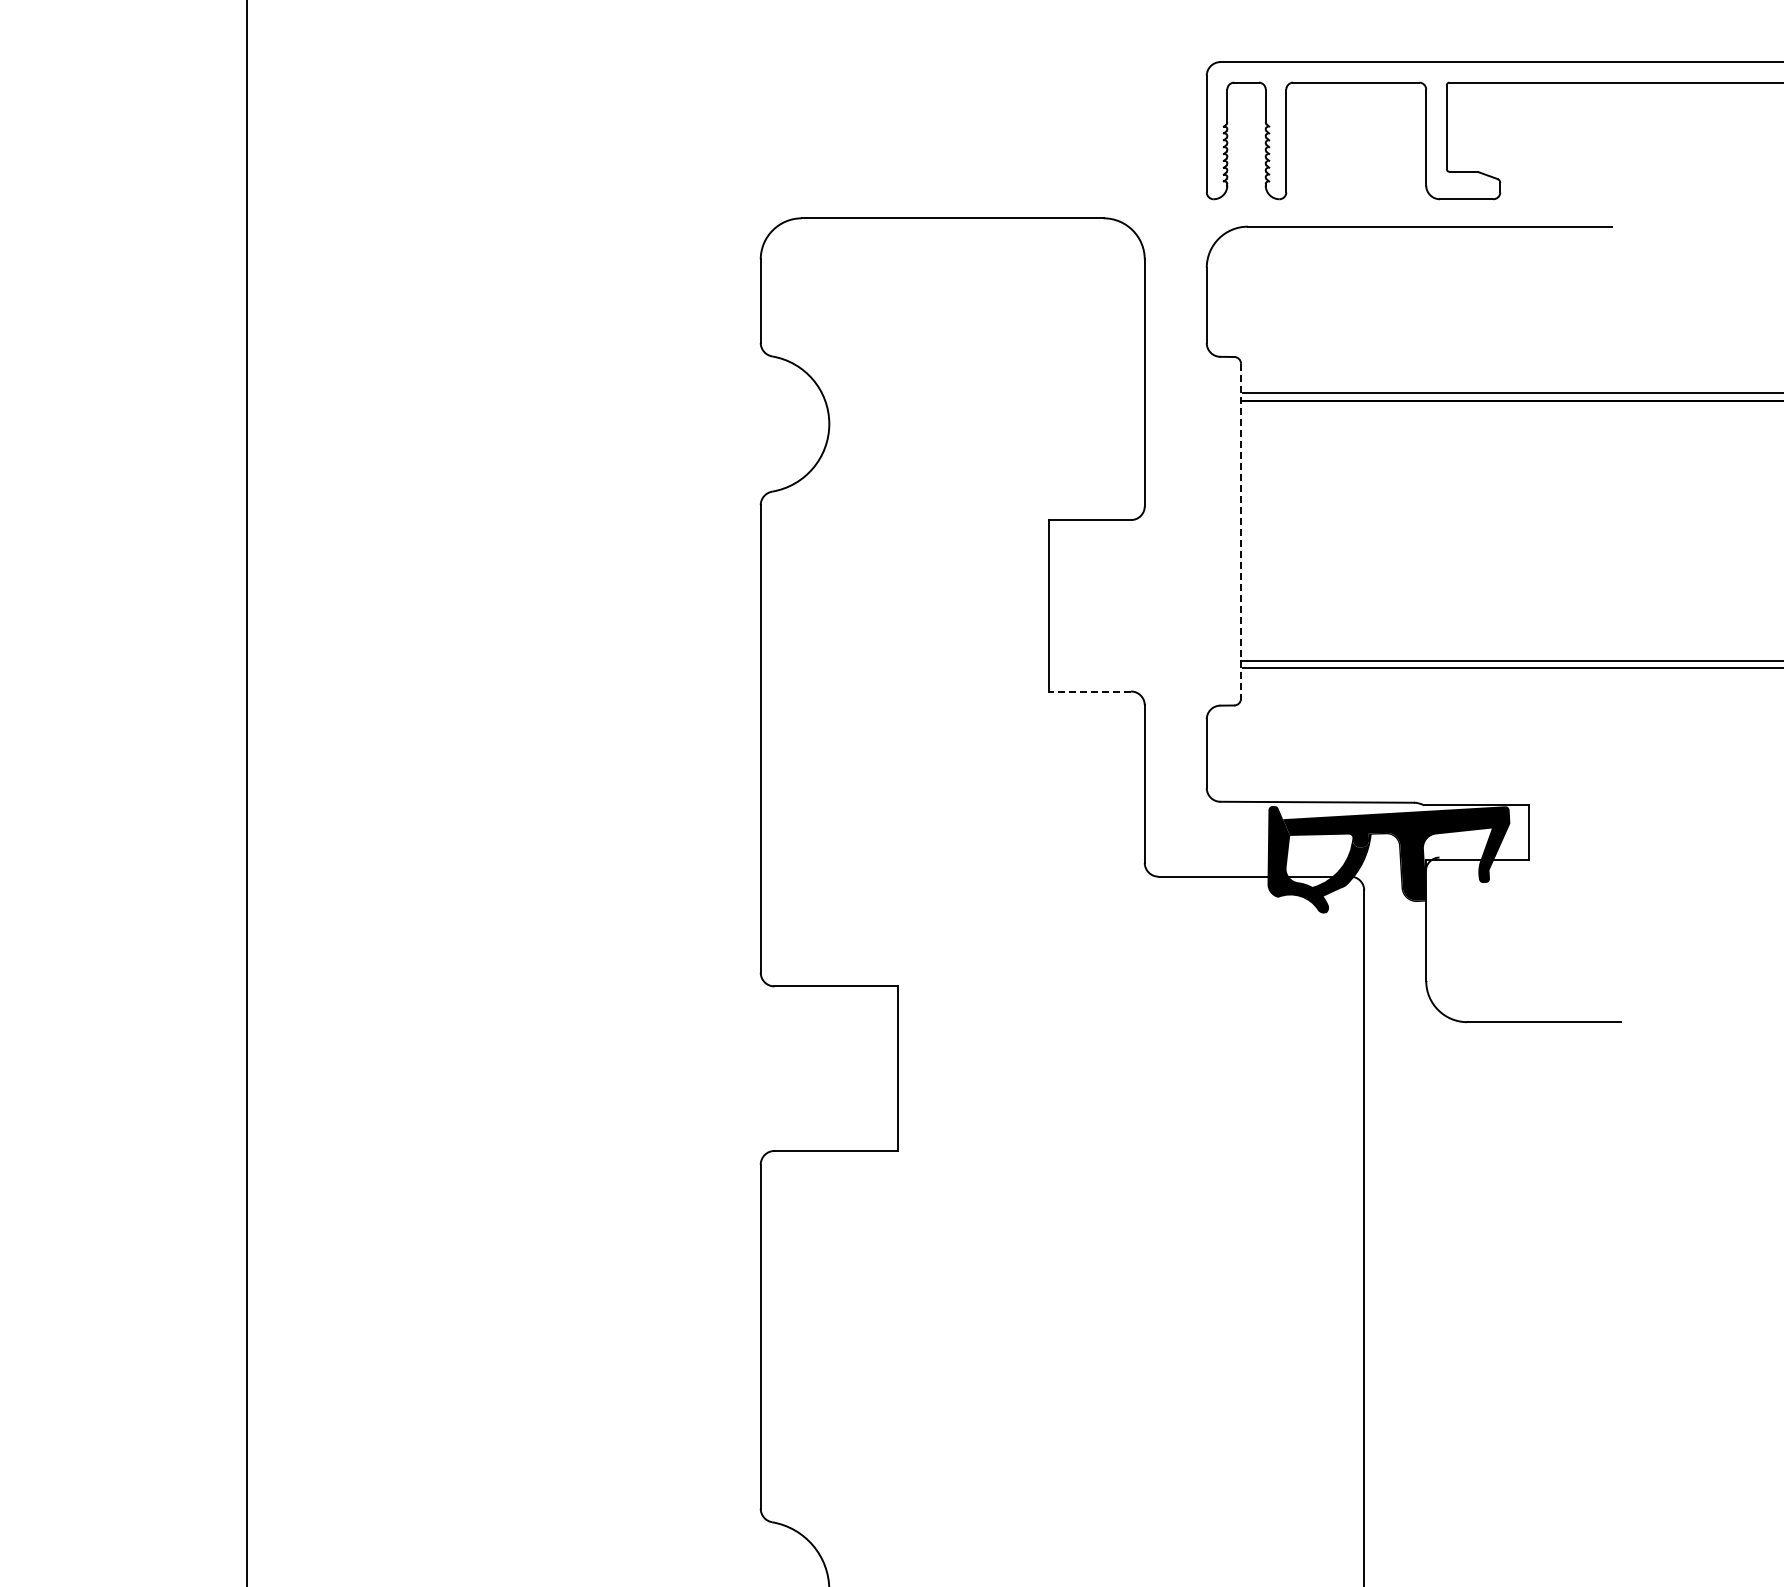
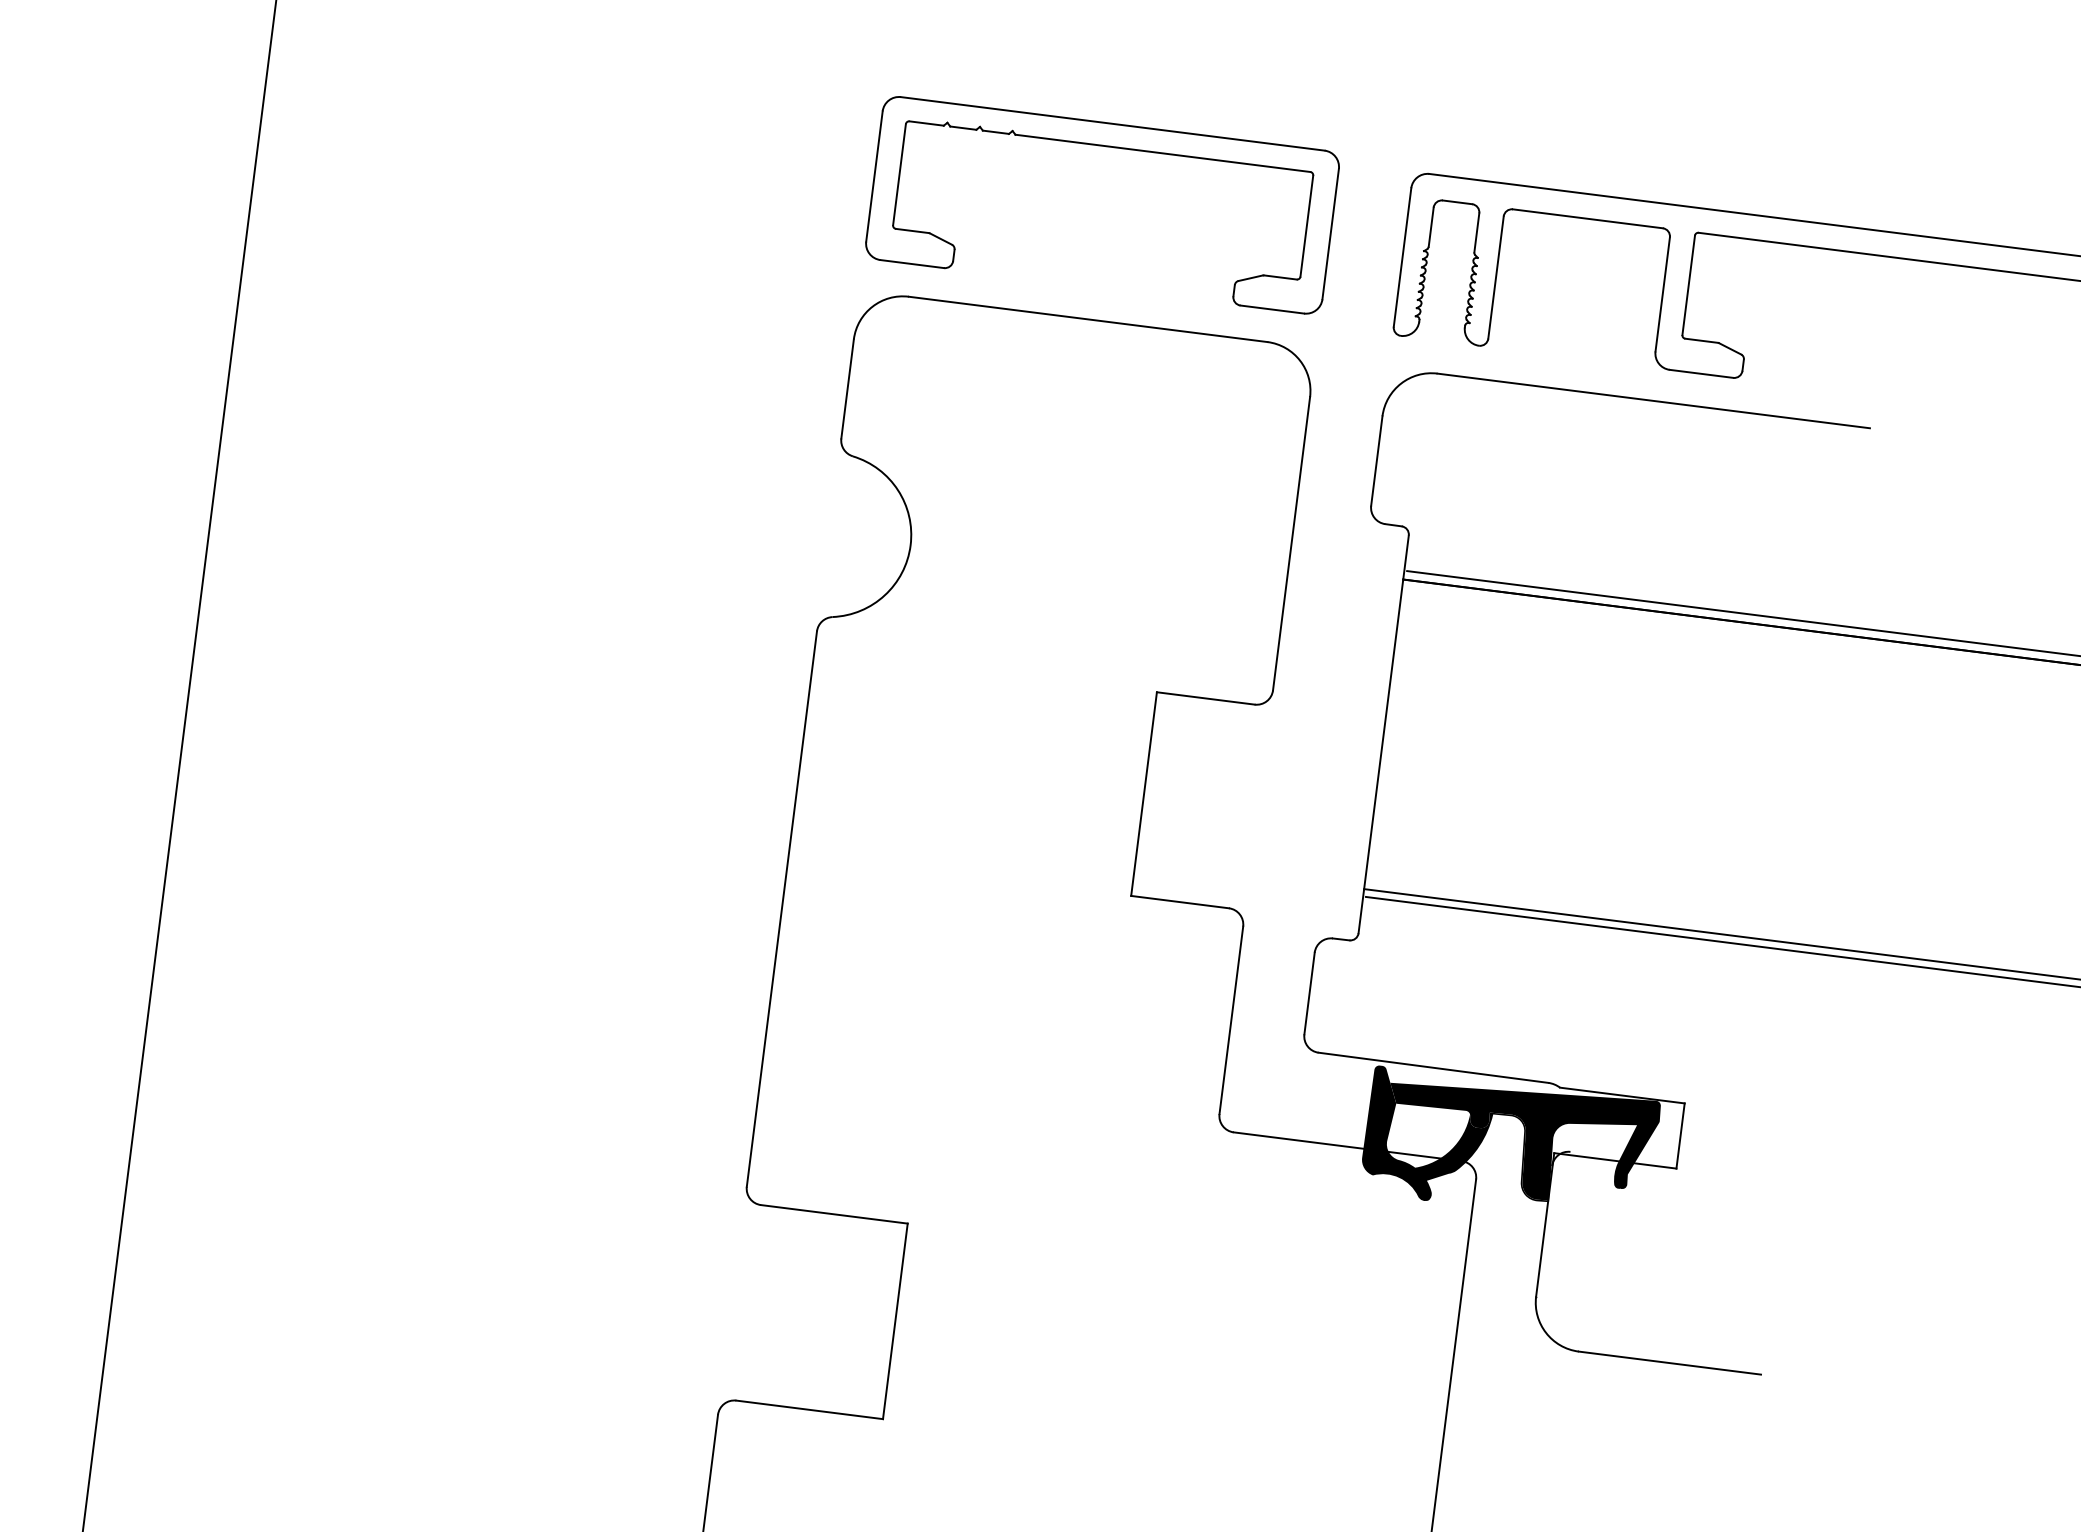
part: (952, 73) -> (1109, 147), added
line: (1241, 531) -> (1384, 734), dashed -> solid
line: (1089, 691) -> (1179, 902), dashed -> solid

